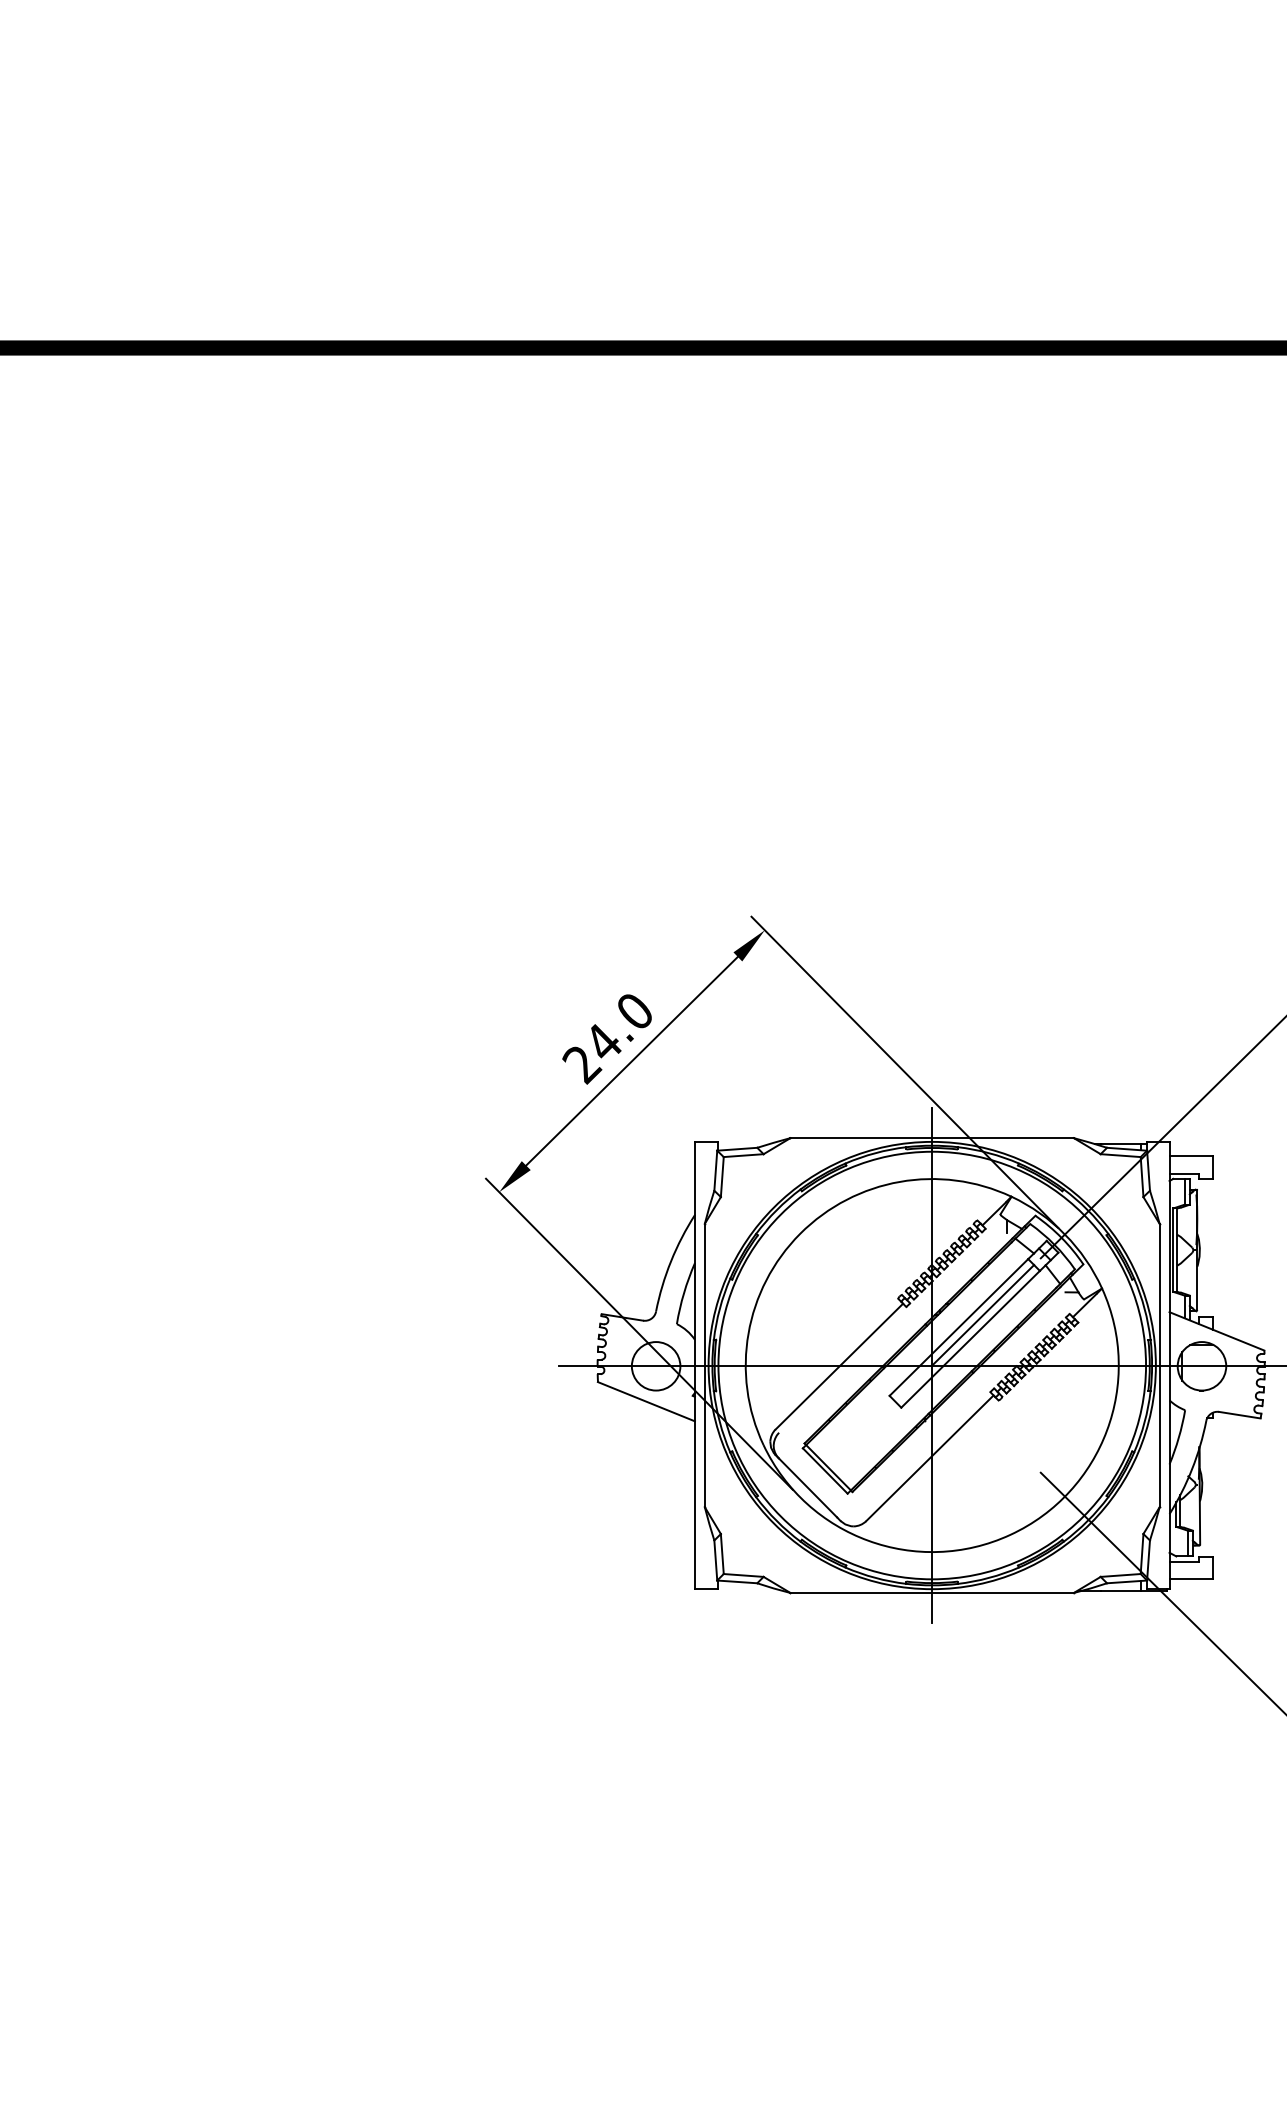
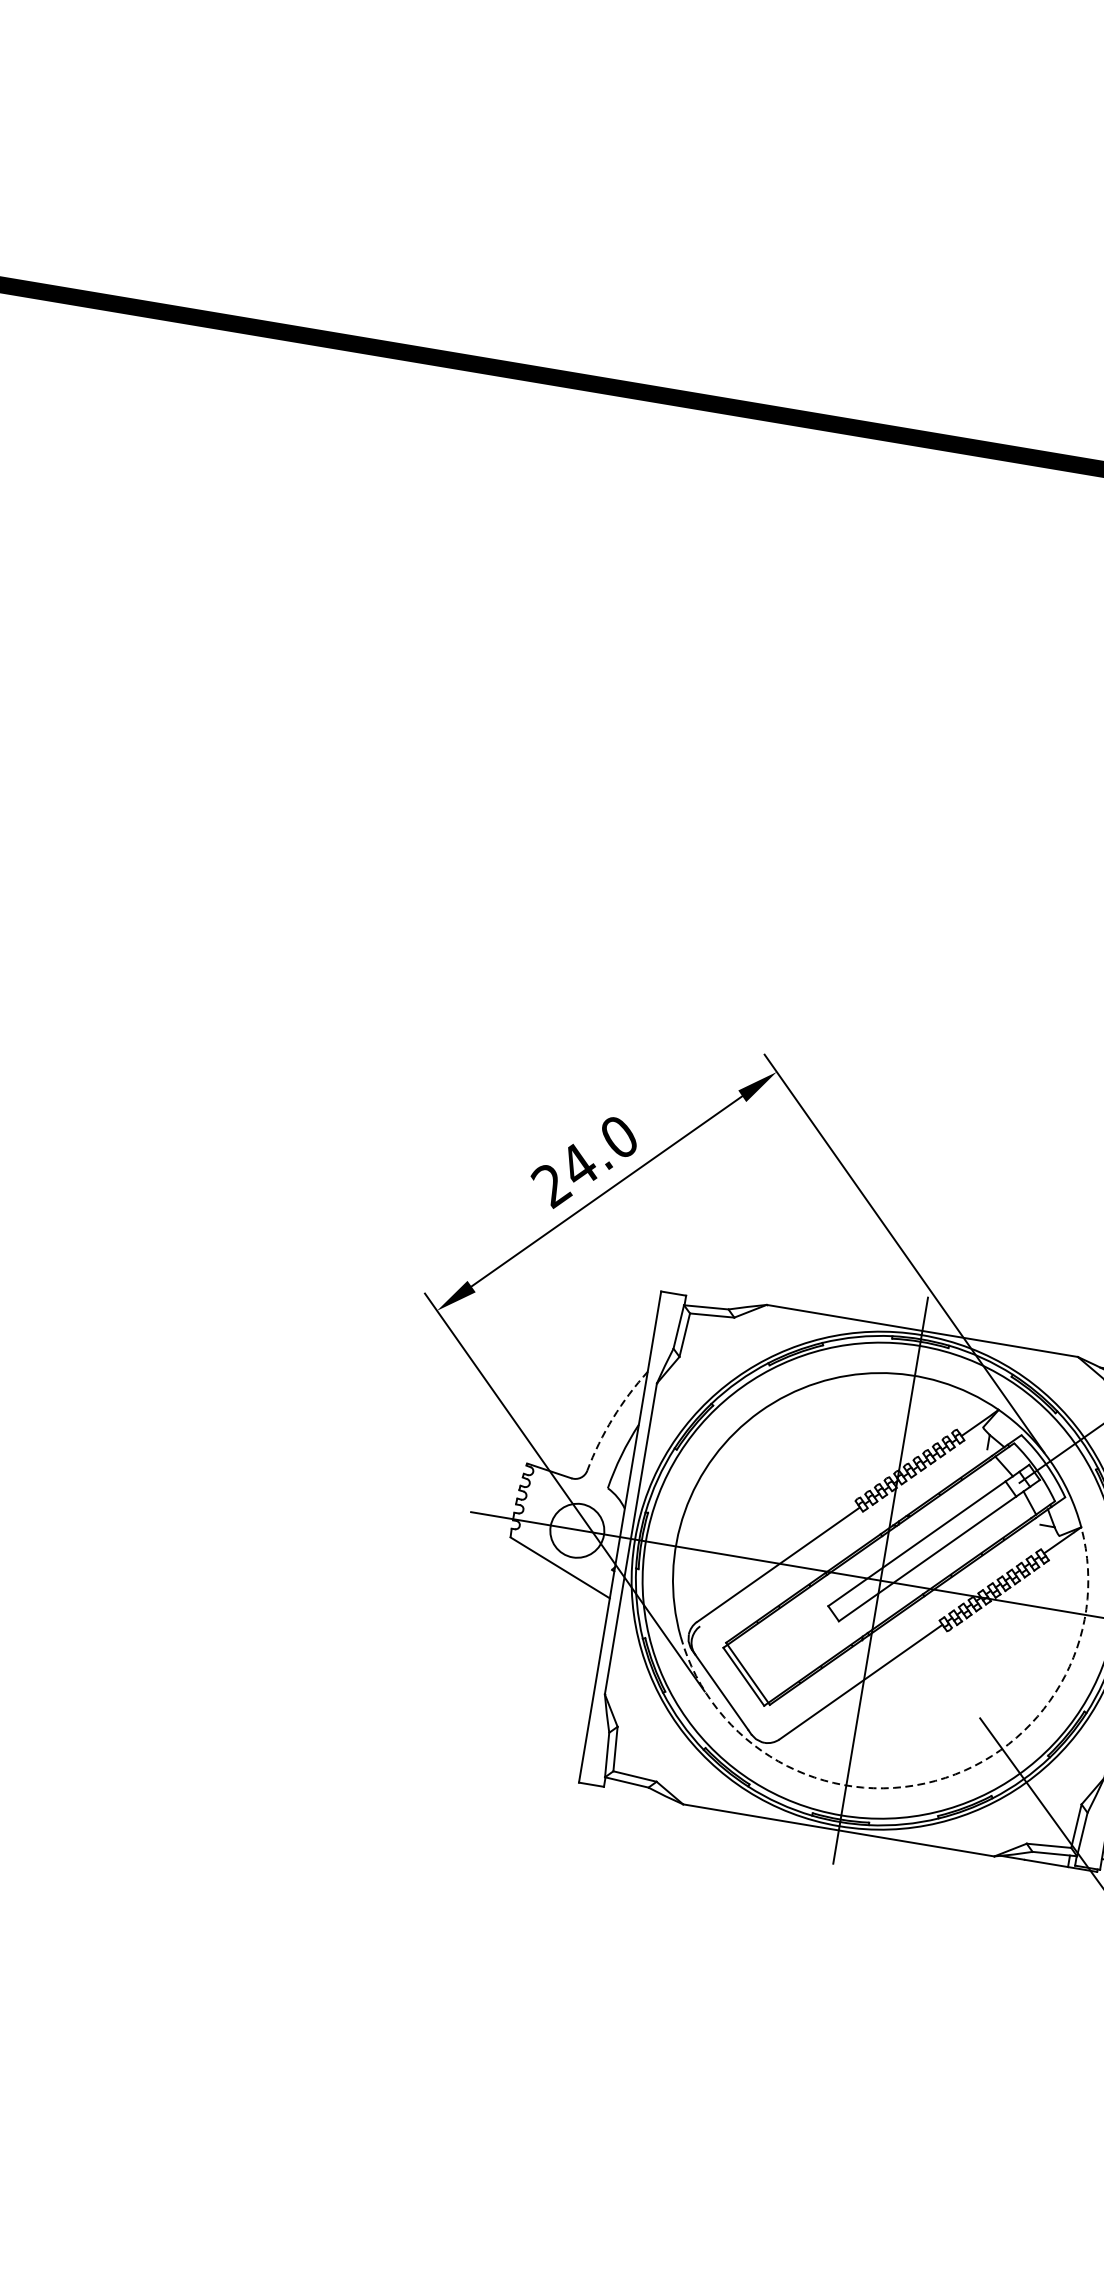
arc: (671, 1261) -> (613, 1418), solid -> dashed
line: (983, 1315) -> (946, 1535), removed
arc: (1010, 1534) -> (935, 1780), solid -> dashed

